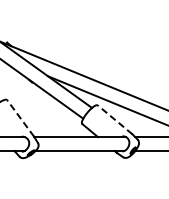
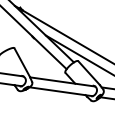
line: (20, 118) -> (22, 62), dashed -> solid
line: (114, 119) -> (88, 72), dashed -> solid

